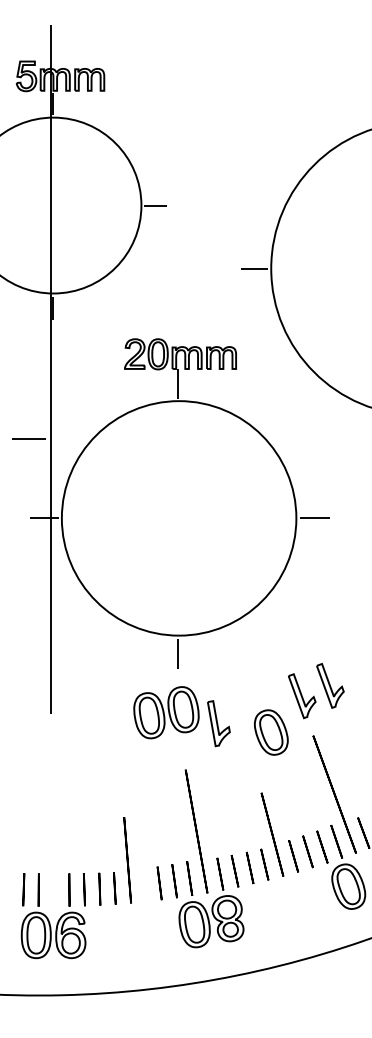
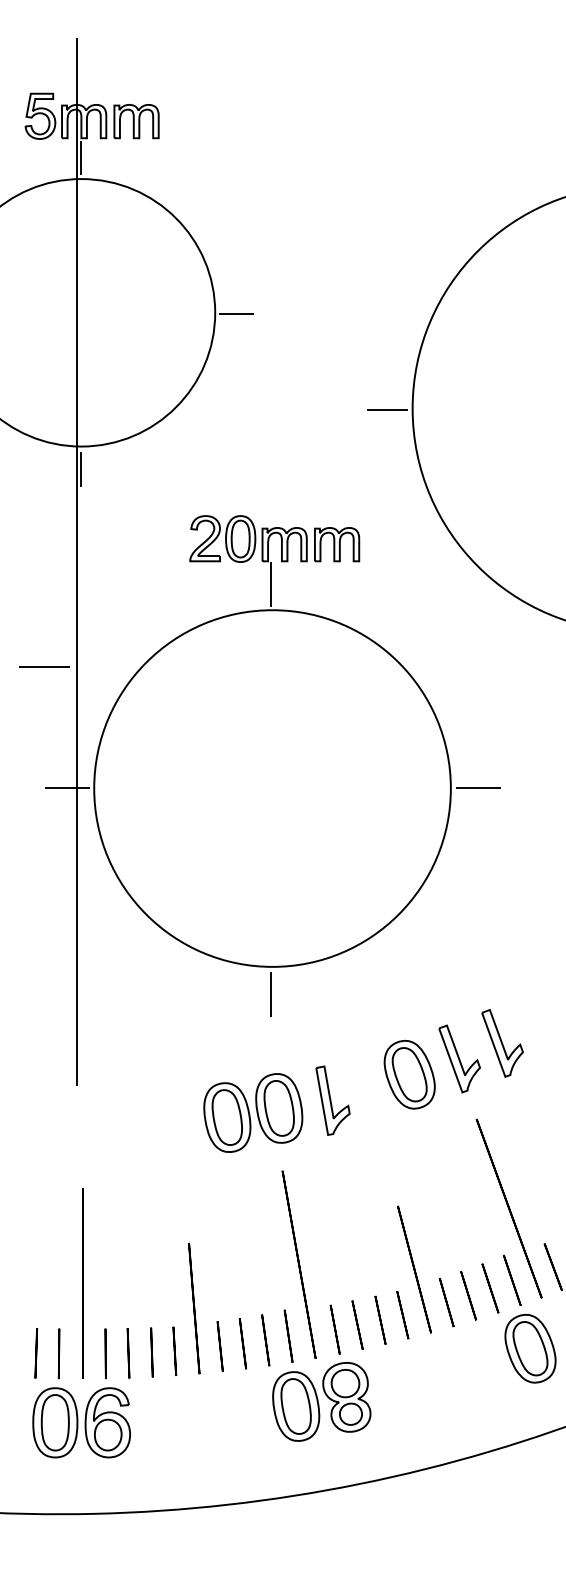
part: (166, 712) -> (253, 1112), moved
part: (271, 732) -> (409, 1074), moved
line: (53, 843) -> (81, 1283), added
line: (144, 884) -> (219, 1345), added

